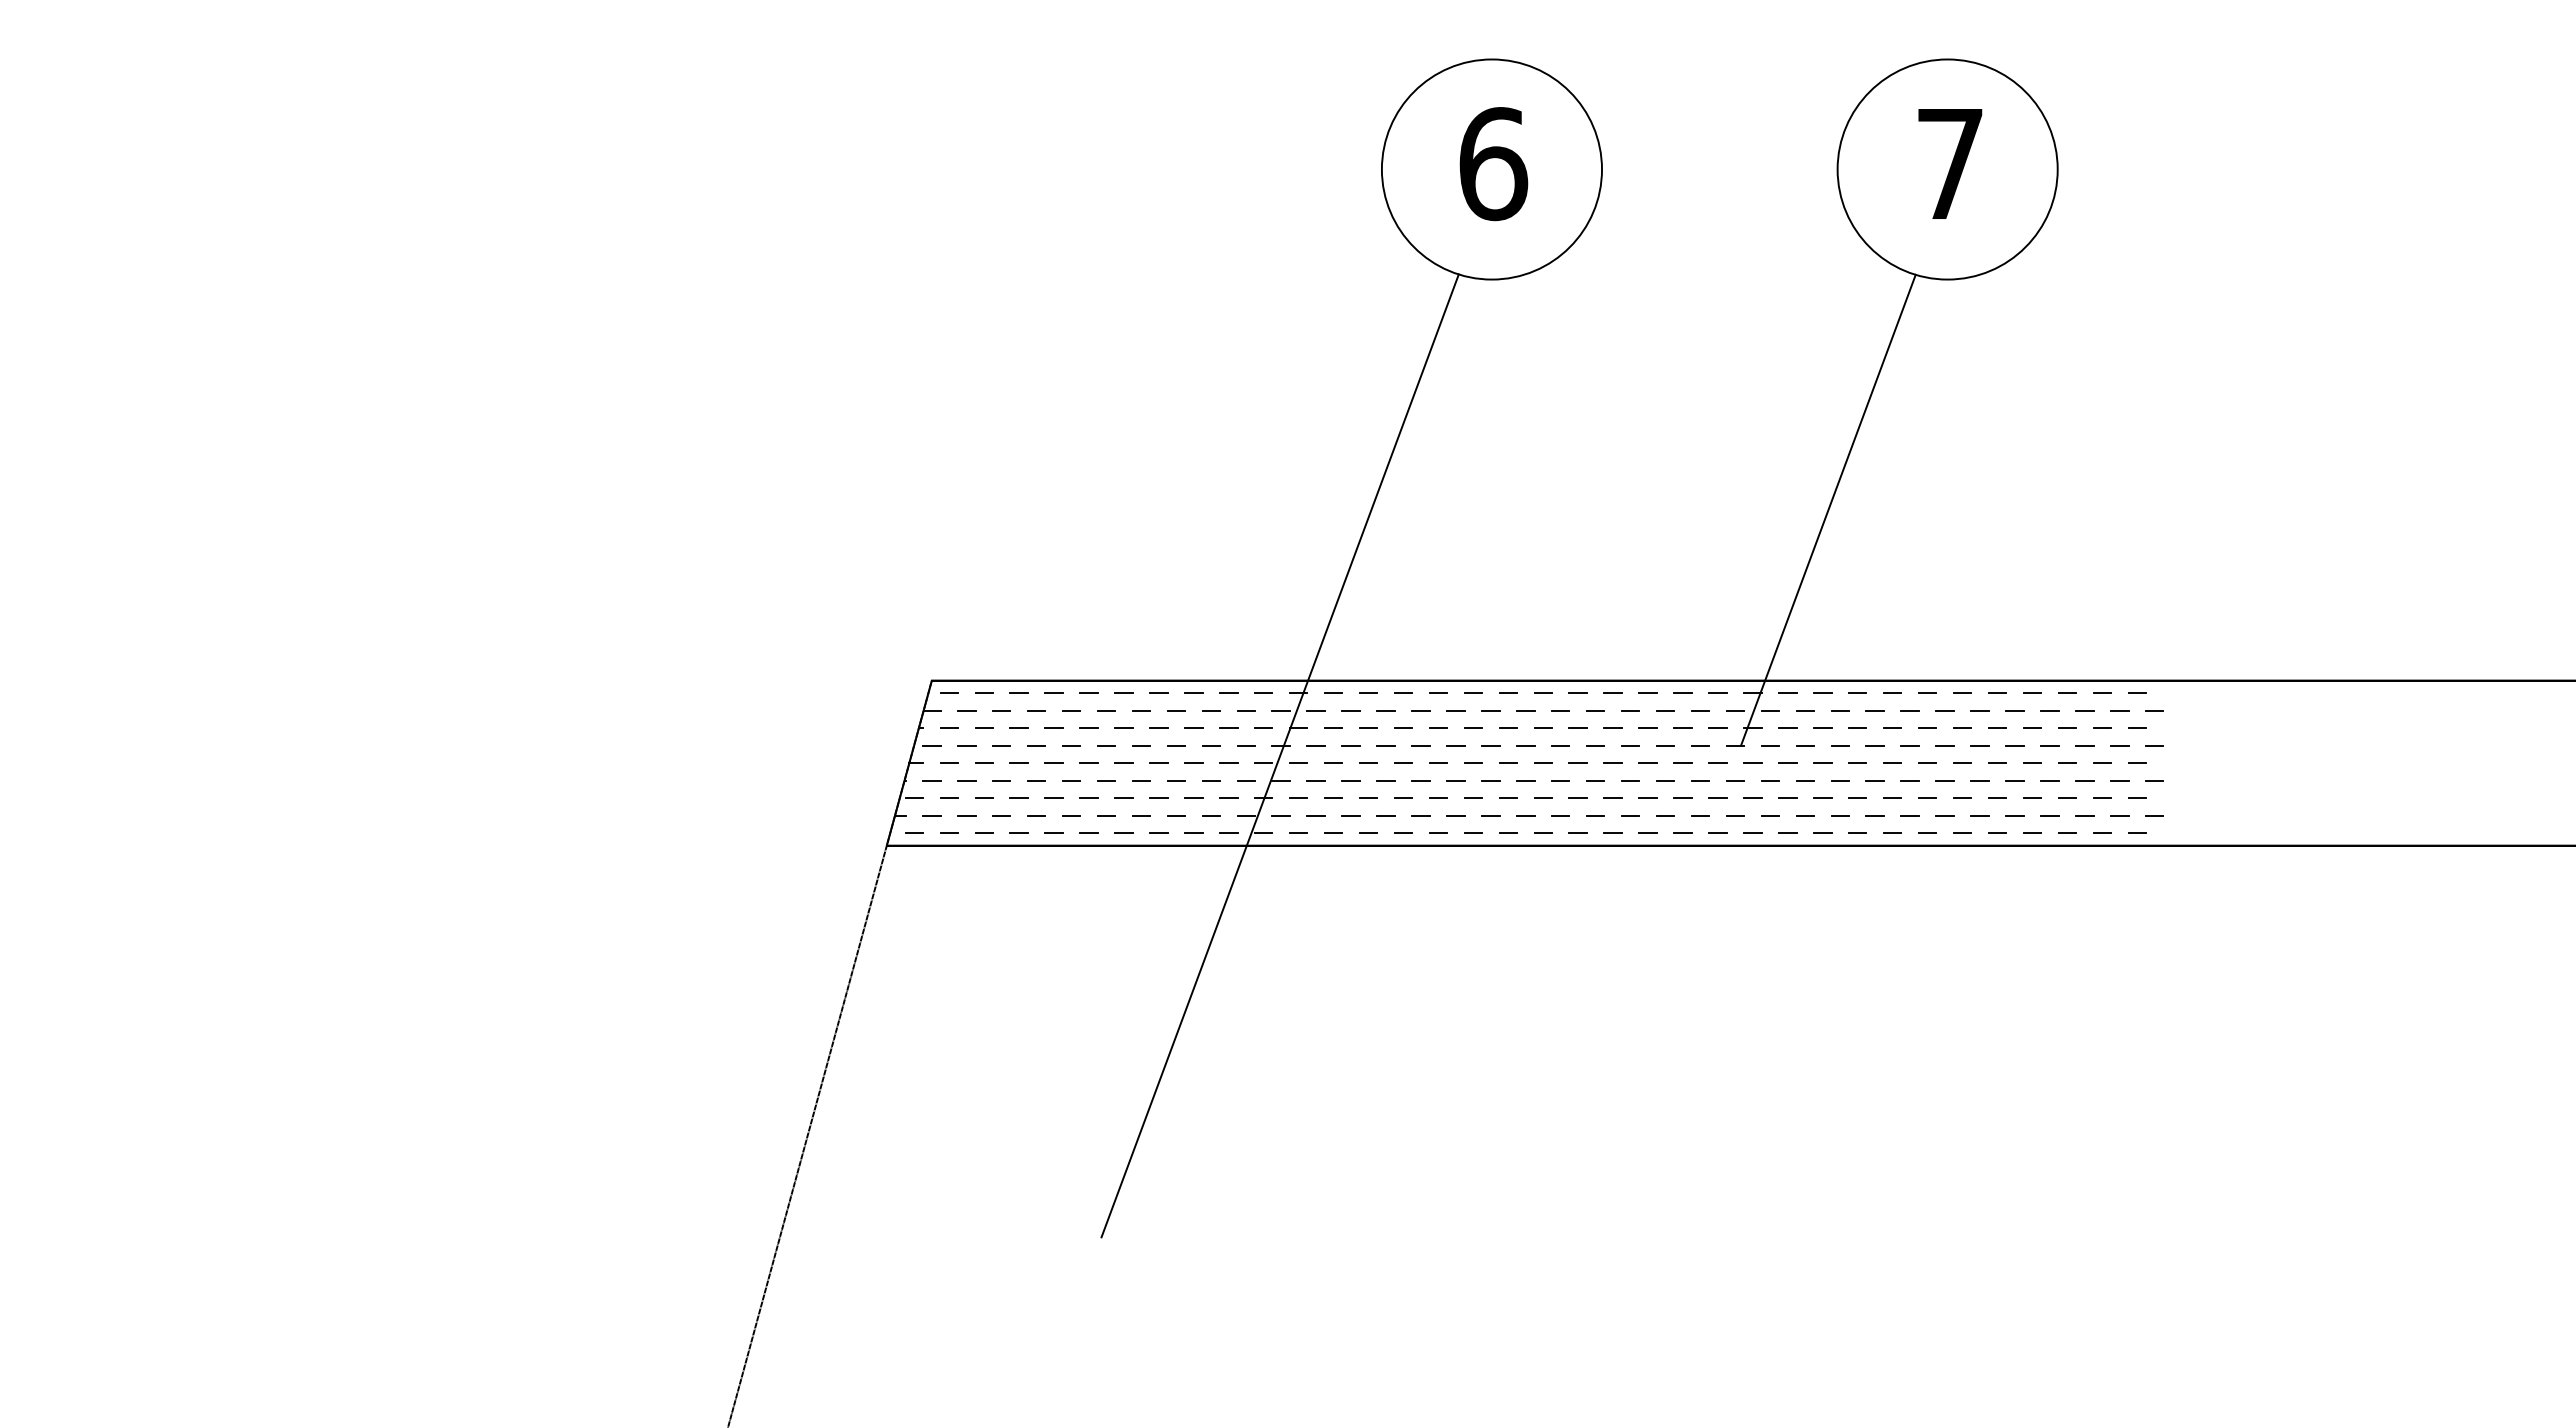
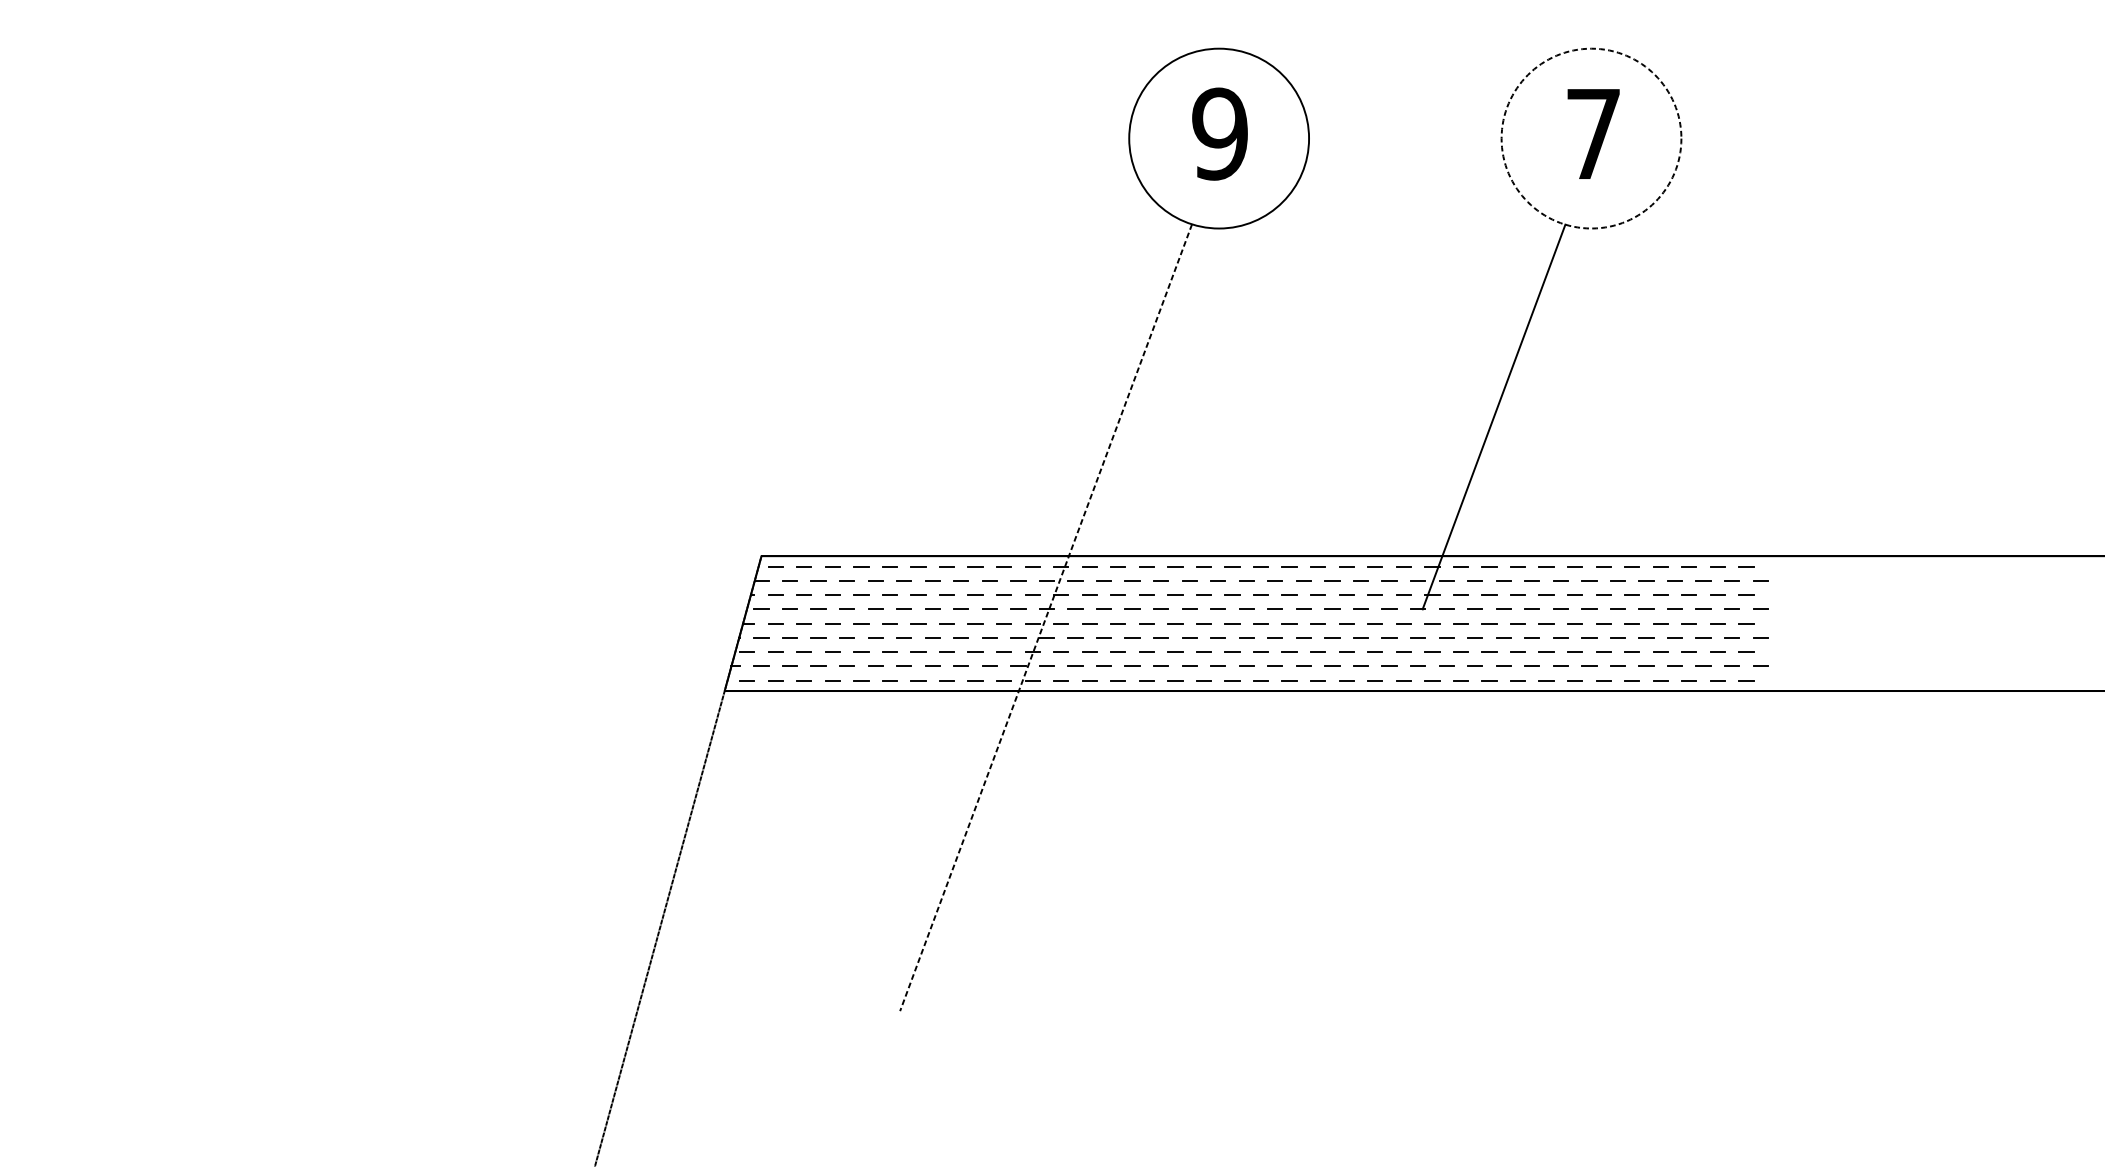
text: (1493, 164) -> (1220, 134), 6 -> 9
circle: (1947, 169) -> (1591, 138), solid -> dashed
line: (1280, 755) -> (1046, 617), solid -> dashed

